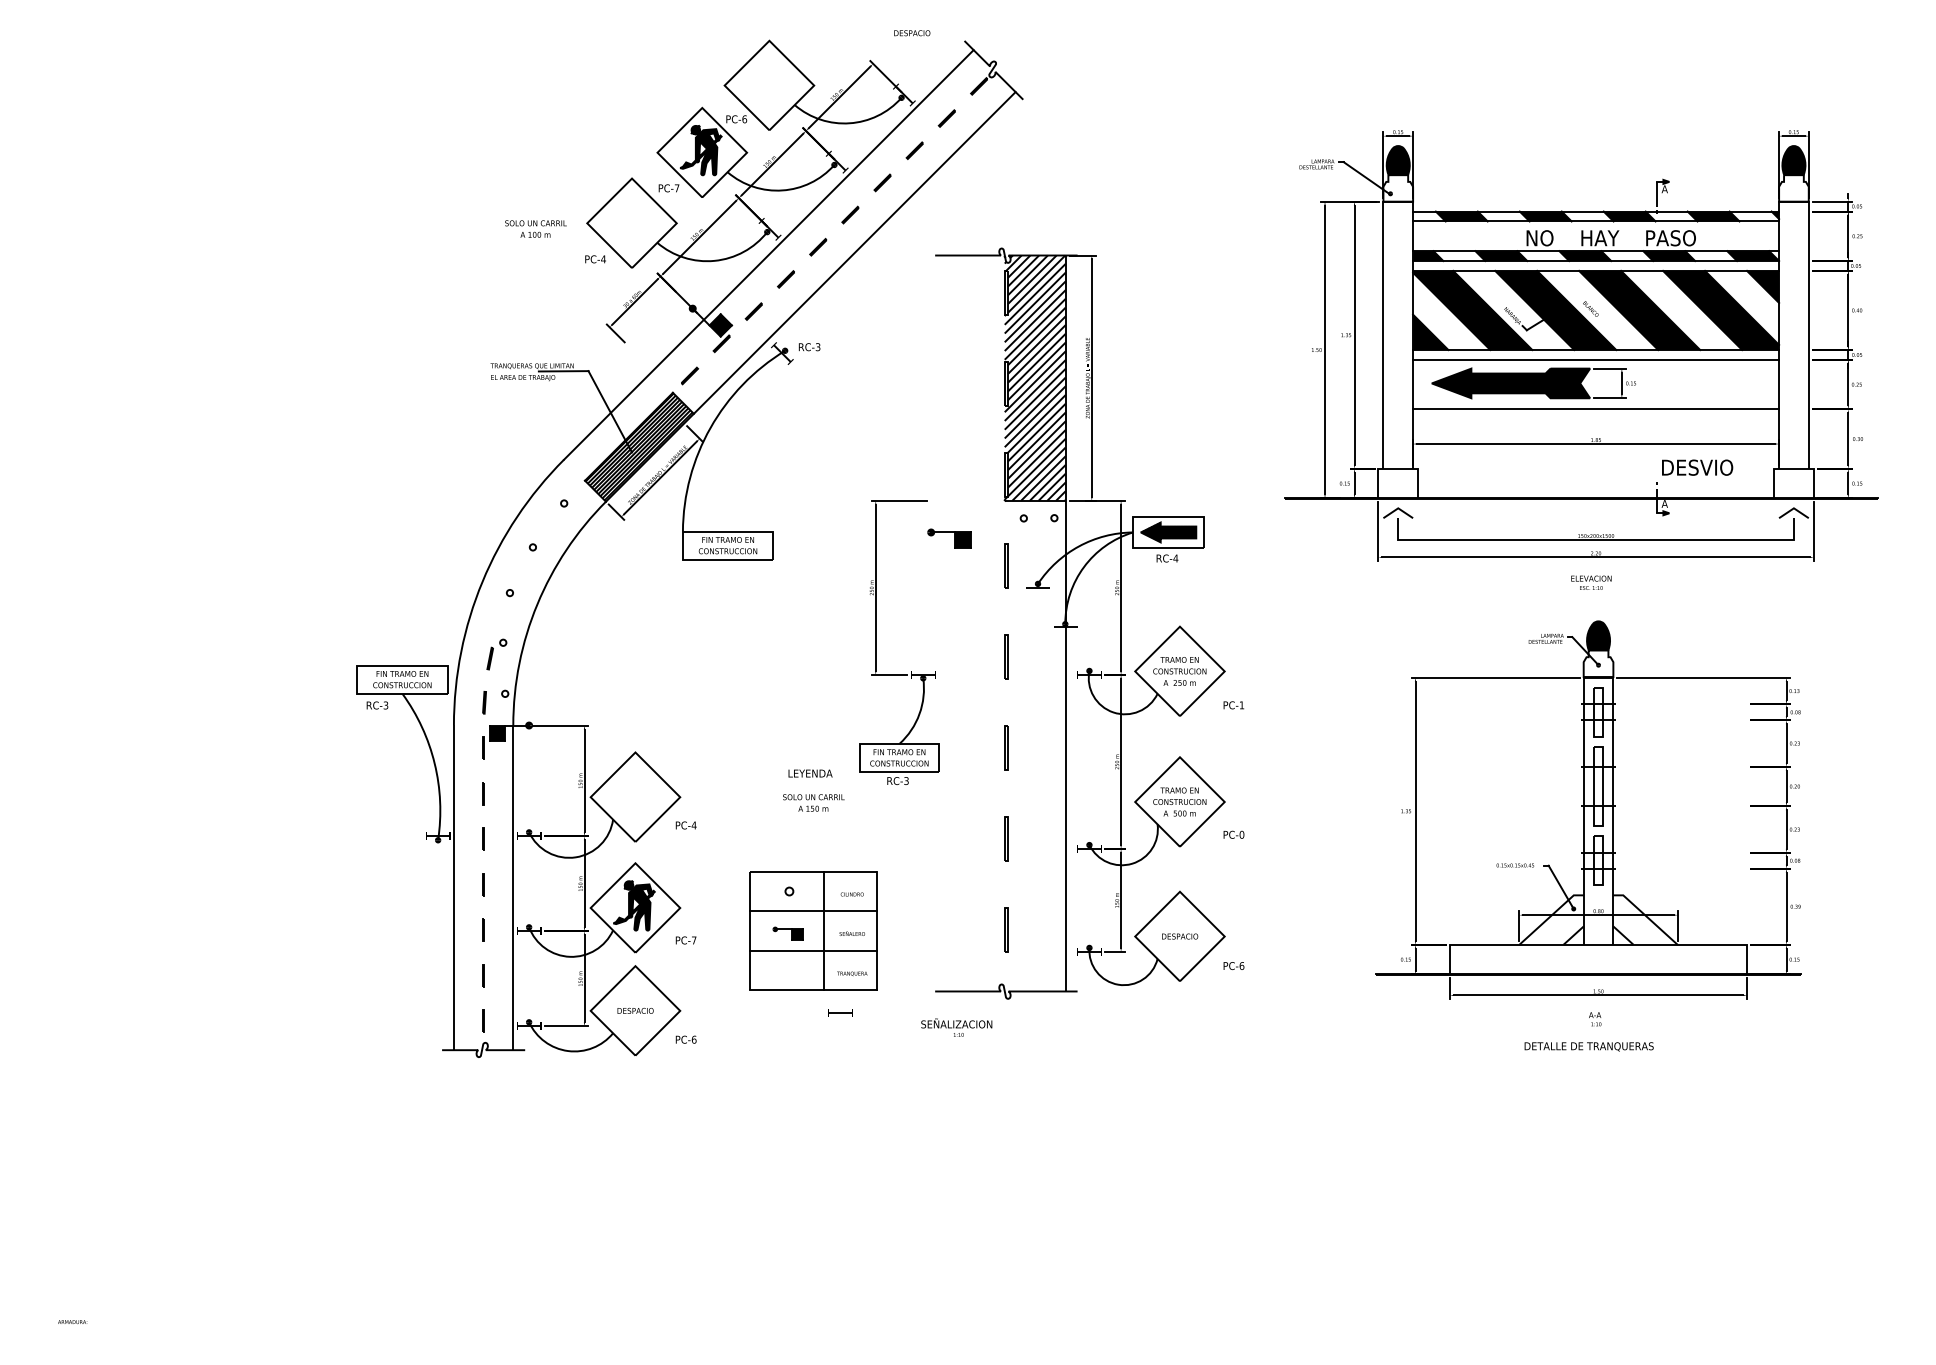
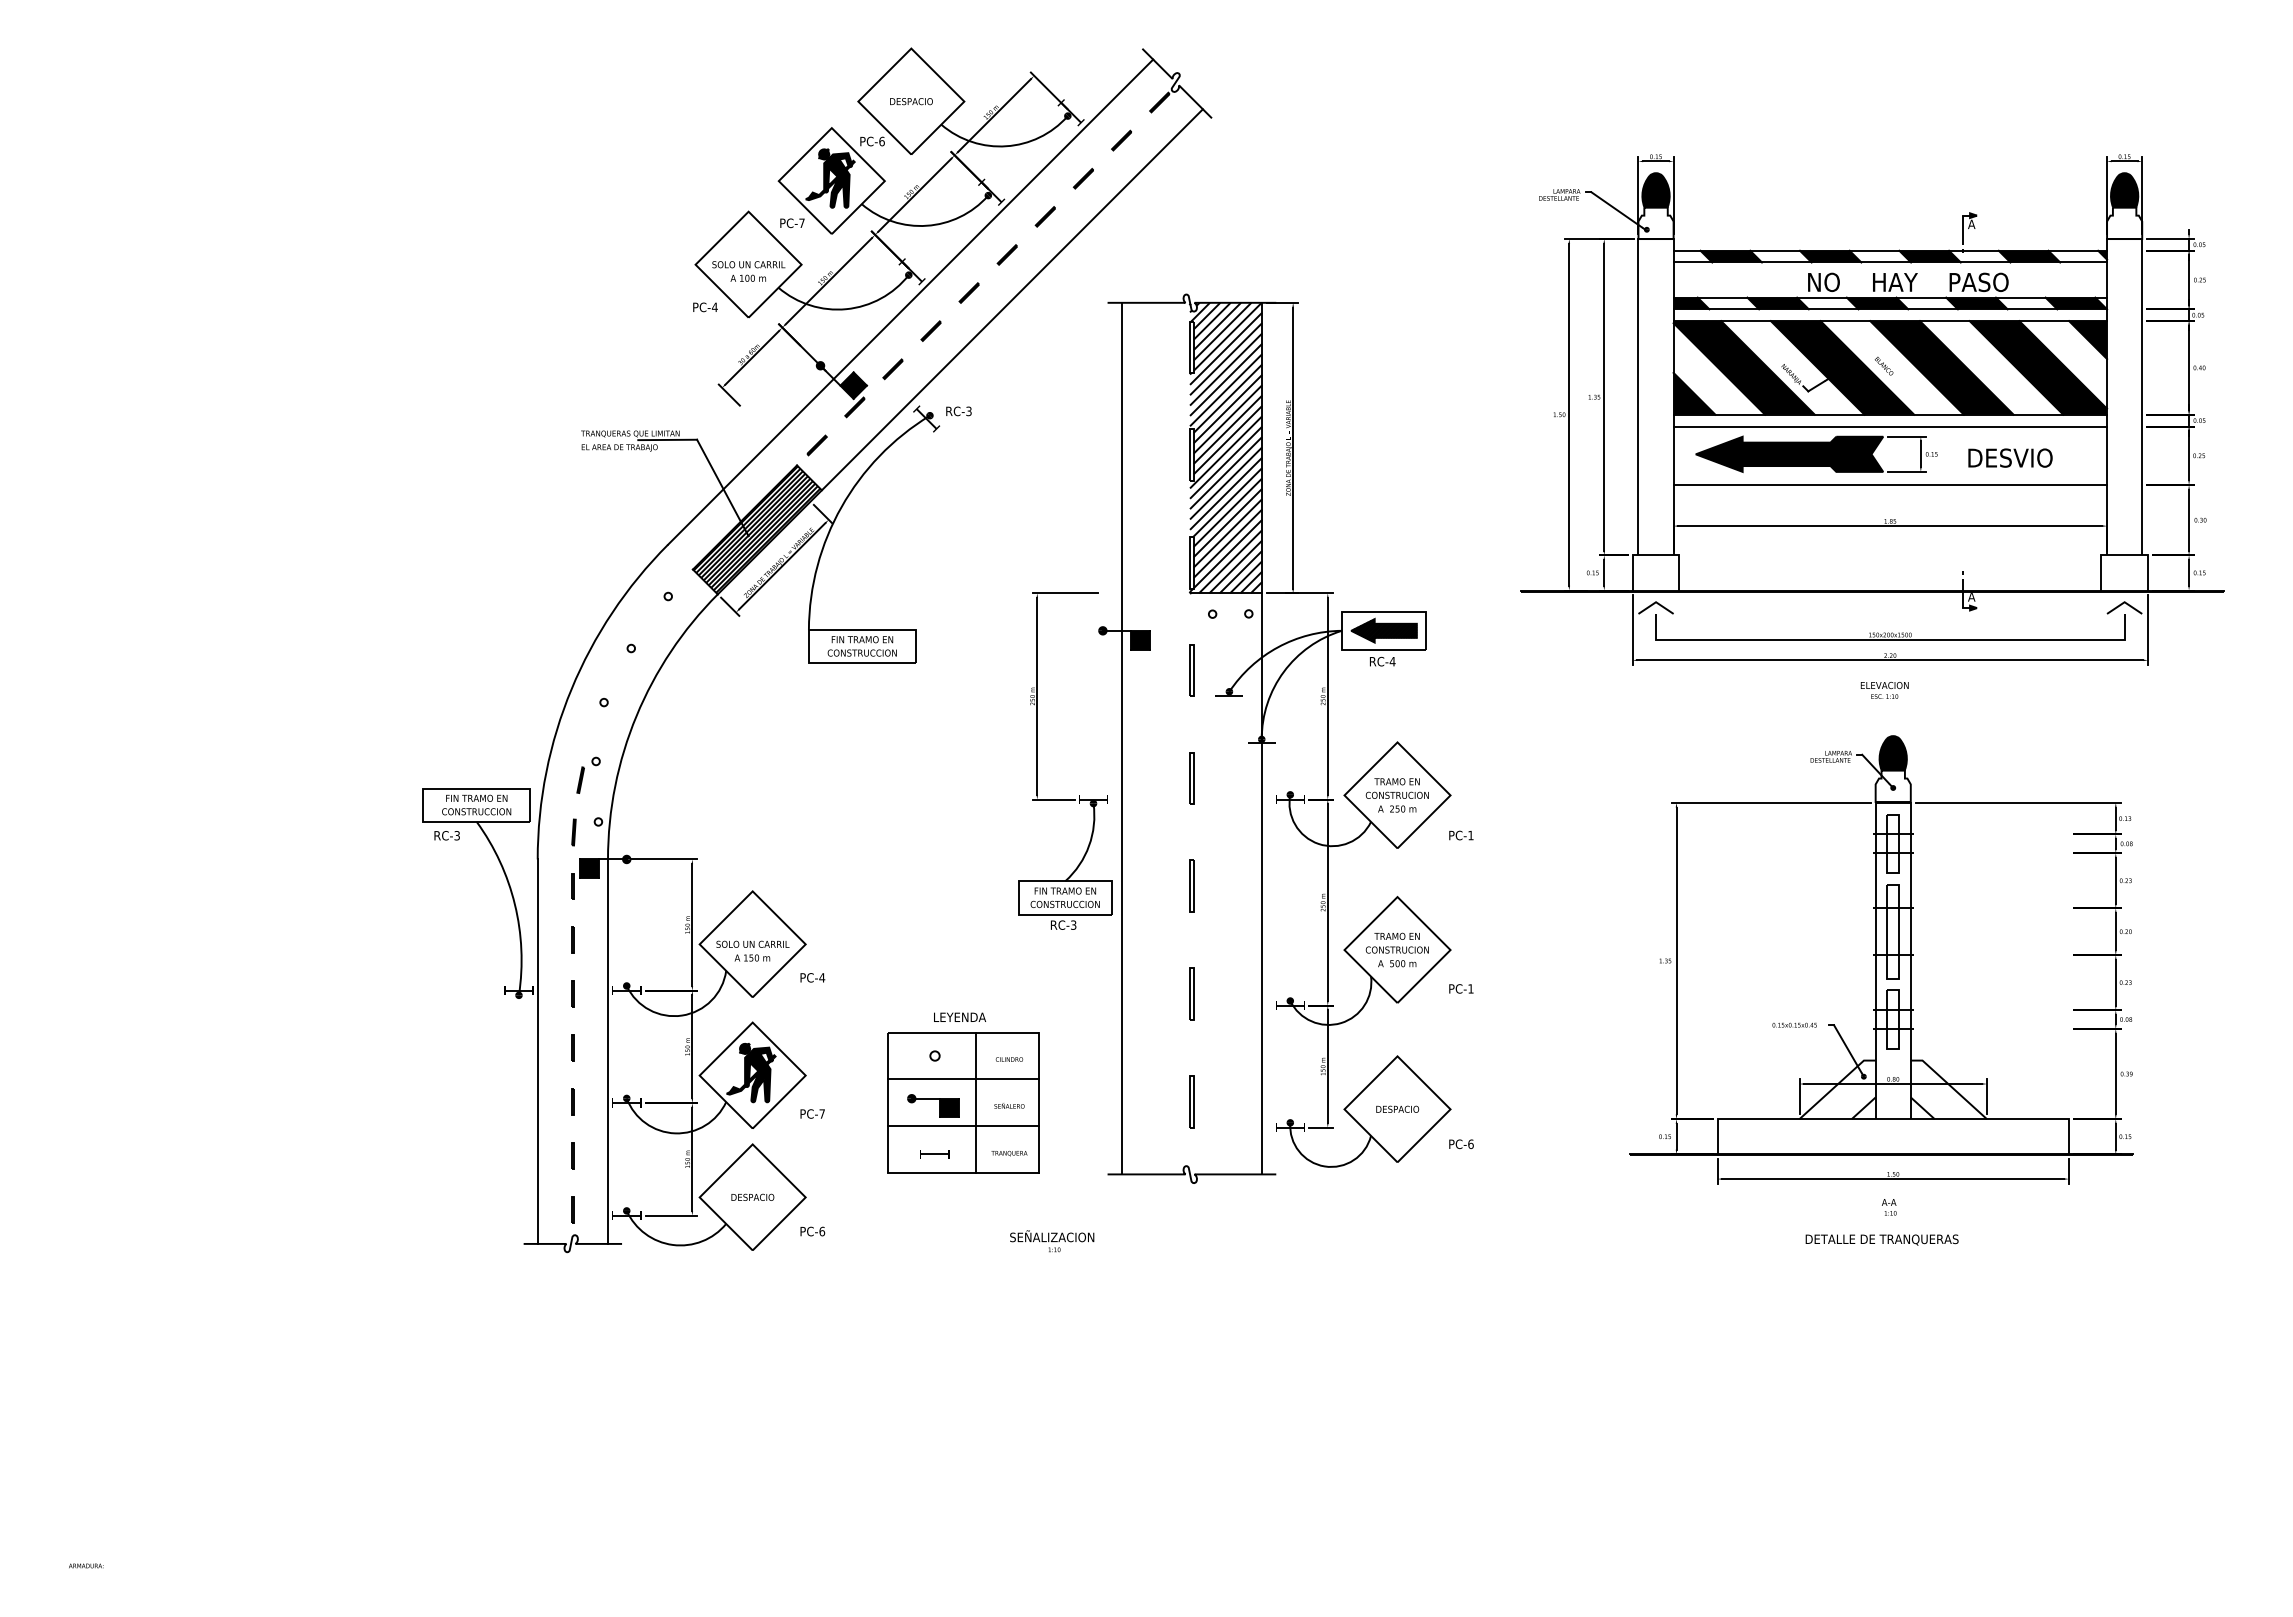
text: (912, 33) -> (911, 101), moved
text: (535, 229) -> (748, 271), moved
text: (1697, 467) -> (2010, 457), moved
line: (946, 623) -> (1121, 738), added
text: (810, 772) -> (960, 1016), moved
text: (813, 802) -> (752, 950), moved
text: (1241, 834) -> (1470, 988), PC-0 -> PC-1
part: (788, 933) -> (933, 1105), size x1.43
part: (840, 1012) -> (934, 1154), moved
text: (957, 1027) -> (1052, 1241), moved

